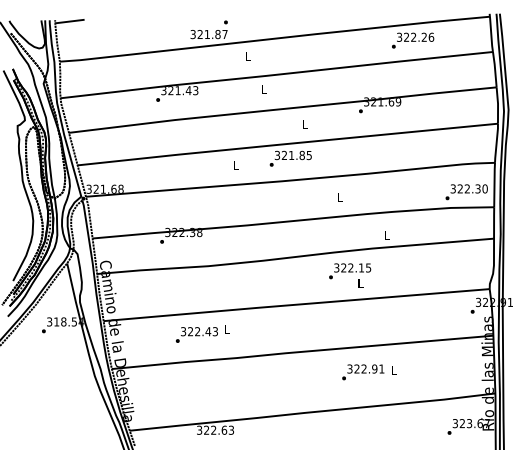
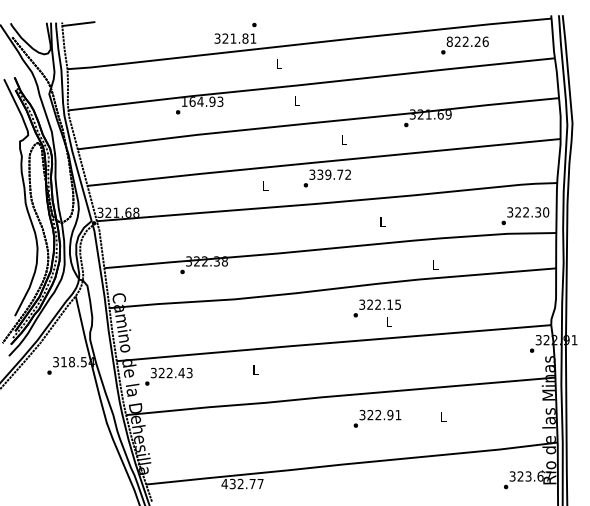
text: (224, 34) -> (252, 38), 321.87 -> 321.81
text: (399, 36) -> (449, 40), 322.26 -> 822.26
text: (176, 90) -> (198, 101), 321.43 -> 164.93
text: (296, 155) -> (333, 174), 321.85 -> 339.72
text: (350, 275) -> (377, 313), moved
text: (196, 334) -> (168, 376), moved
text: (363, 372) -> (377, 418), moved
text: (215, 429) -> (242, 483), 322.63 -> 432.77

